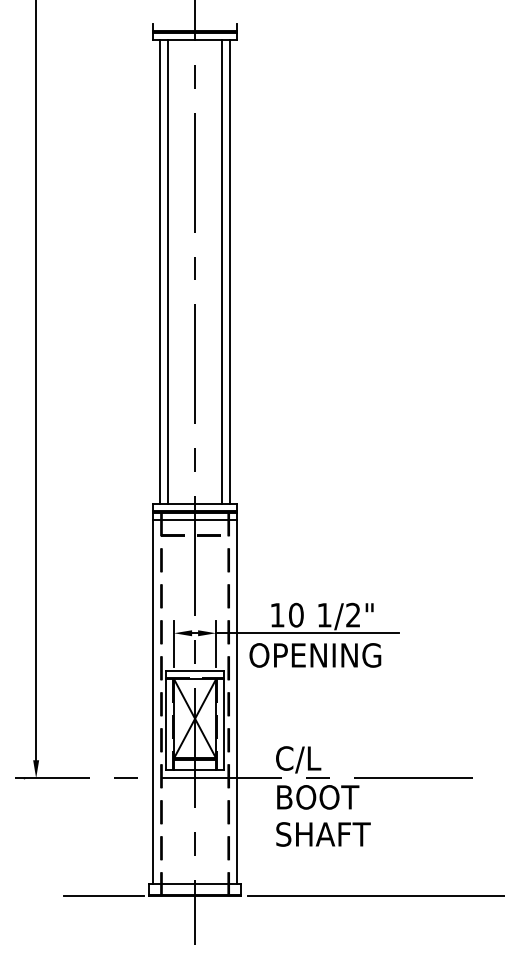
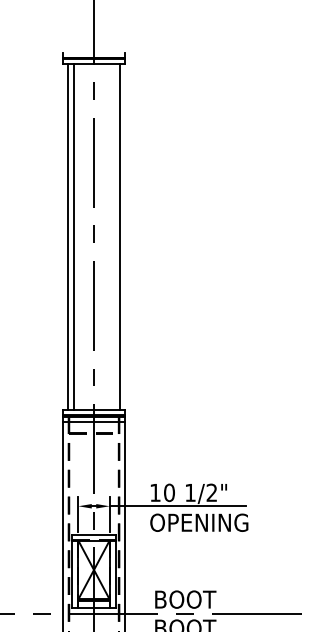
line: (222, 272) -> (114, 237), removed
text: (315, 655) -> (199, 522), moved
text: (317, 759) -> (185, 600), C/L -> BOOT

